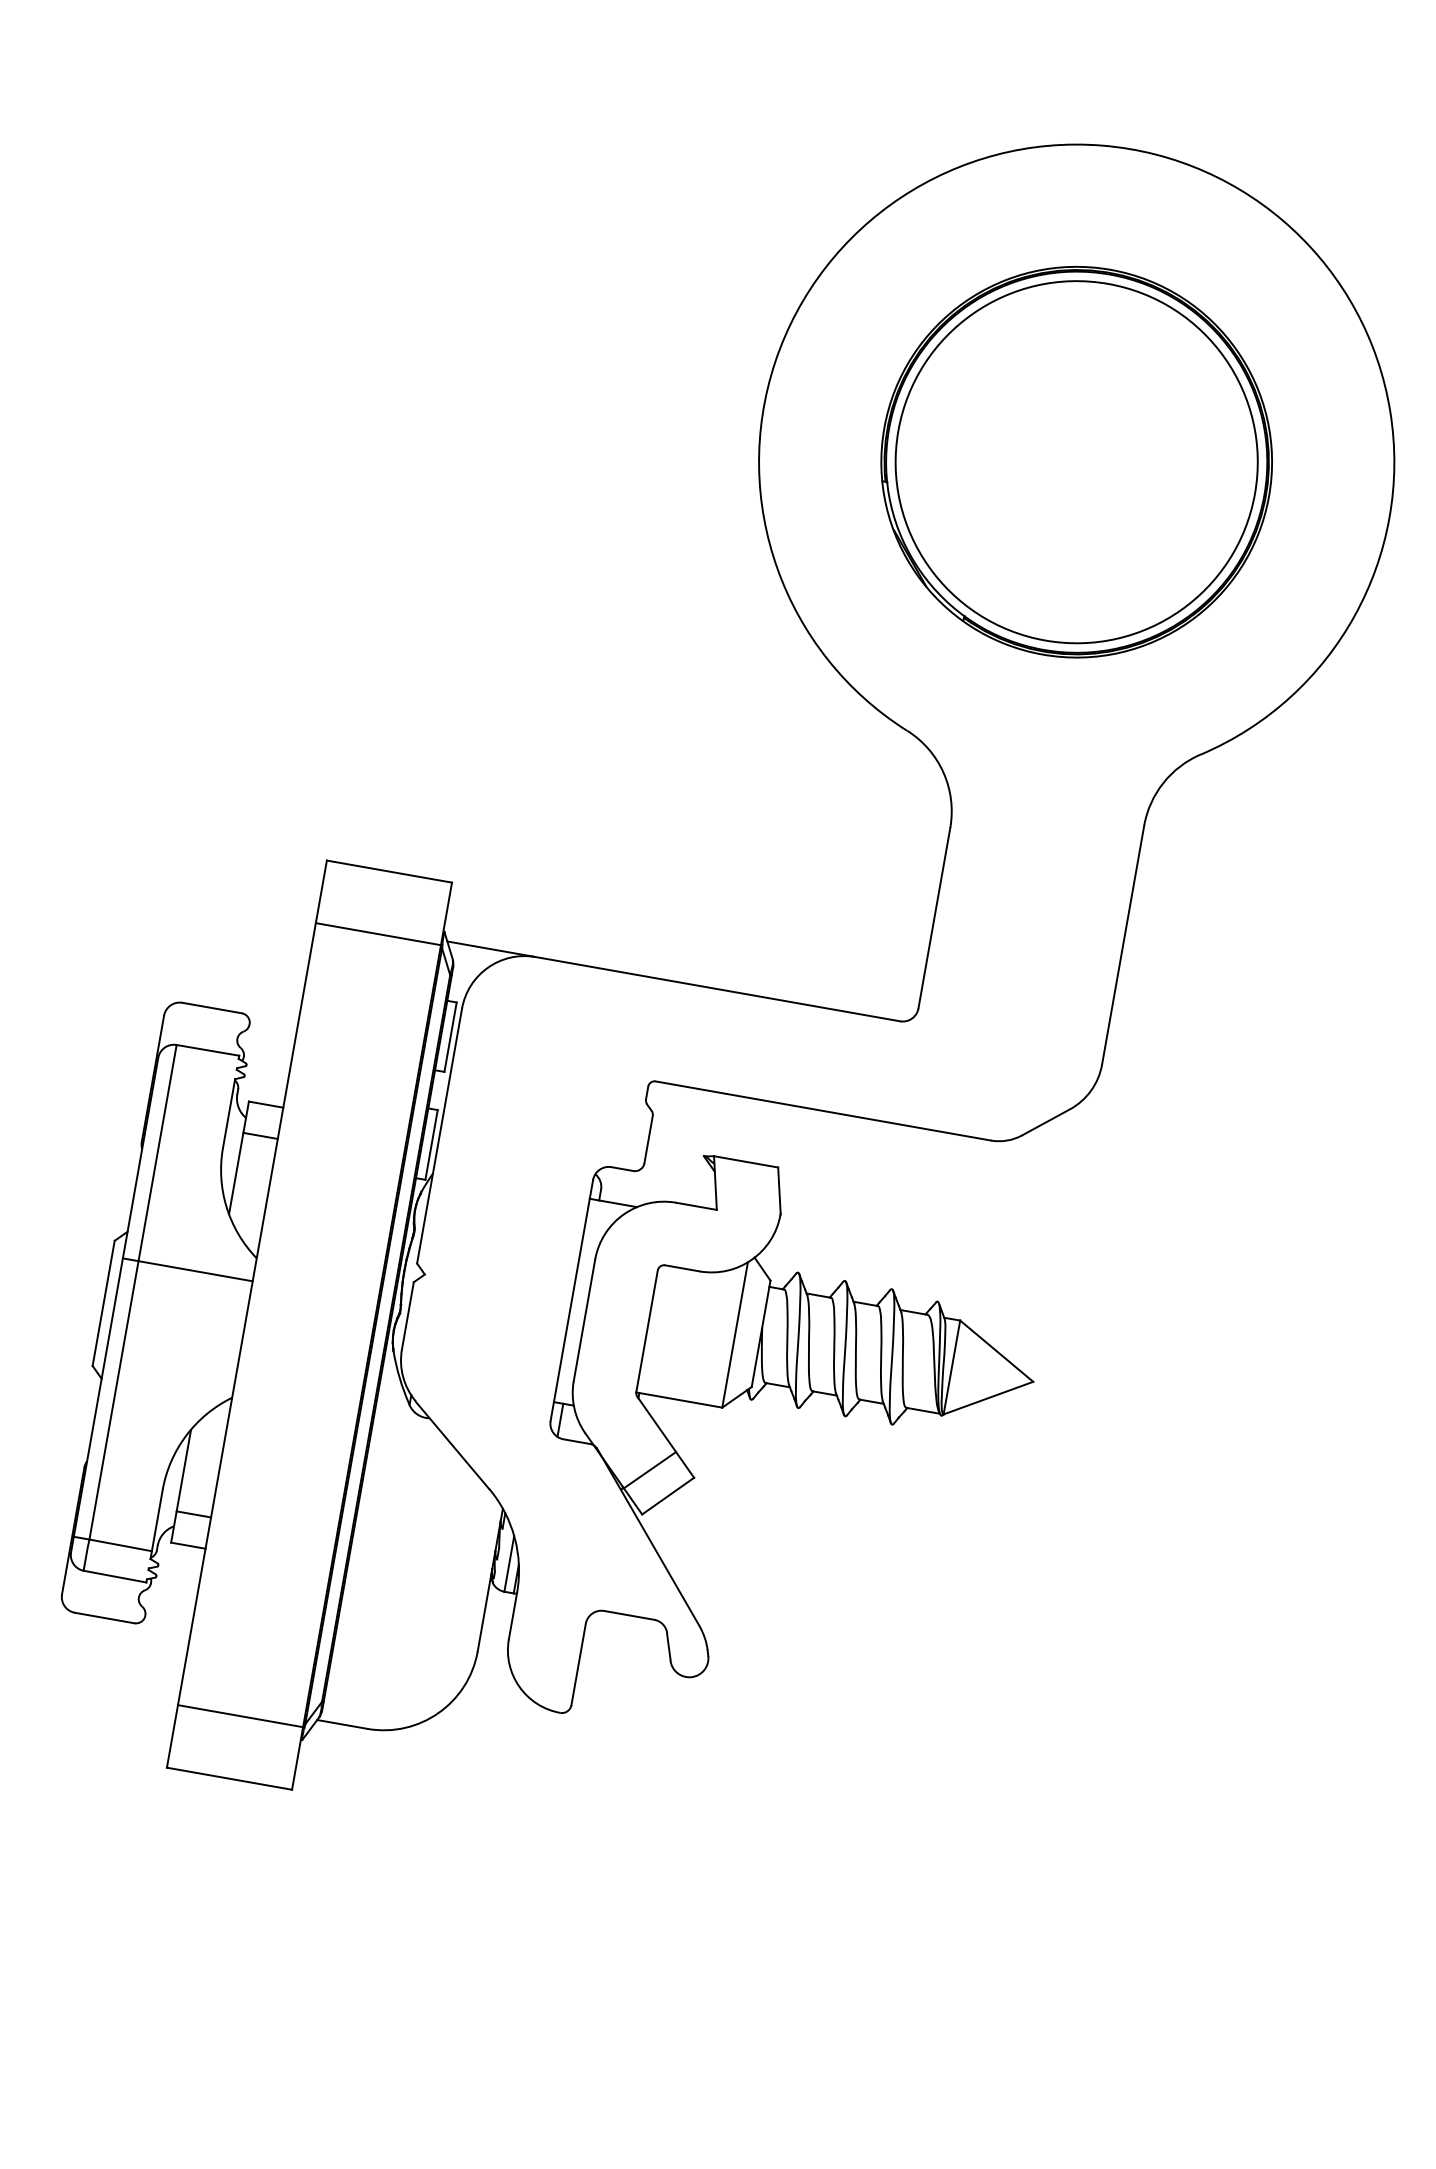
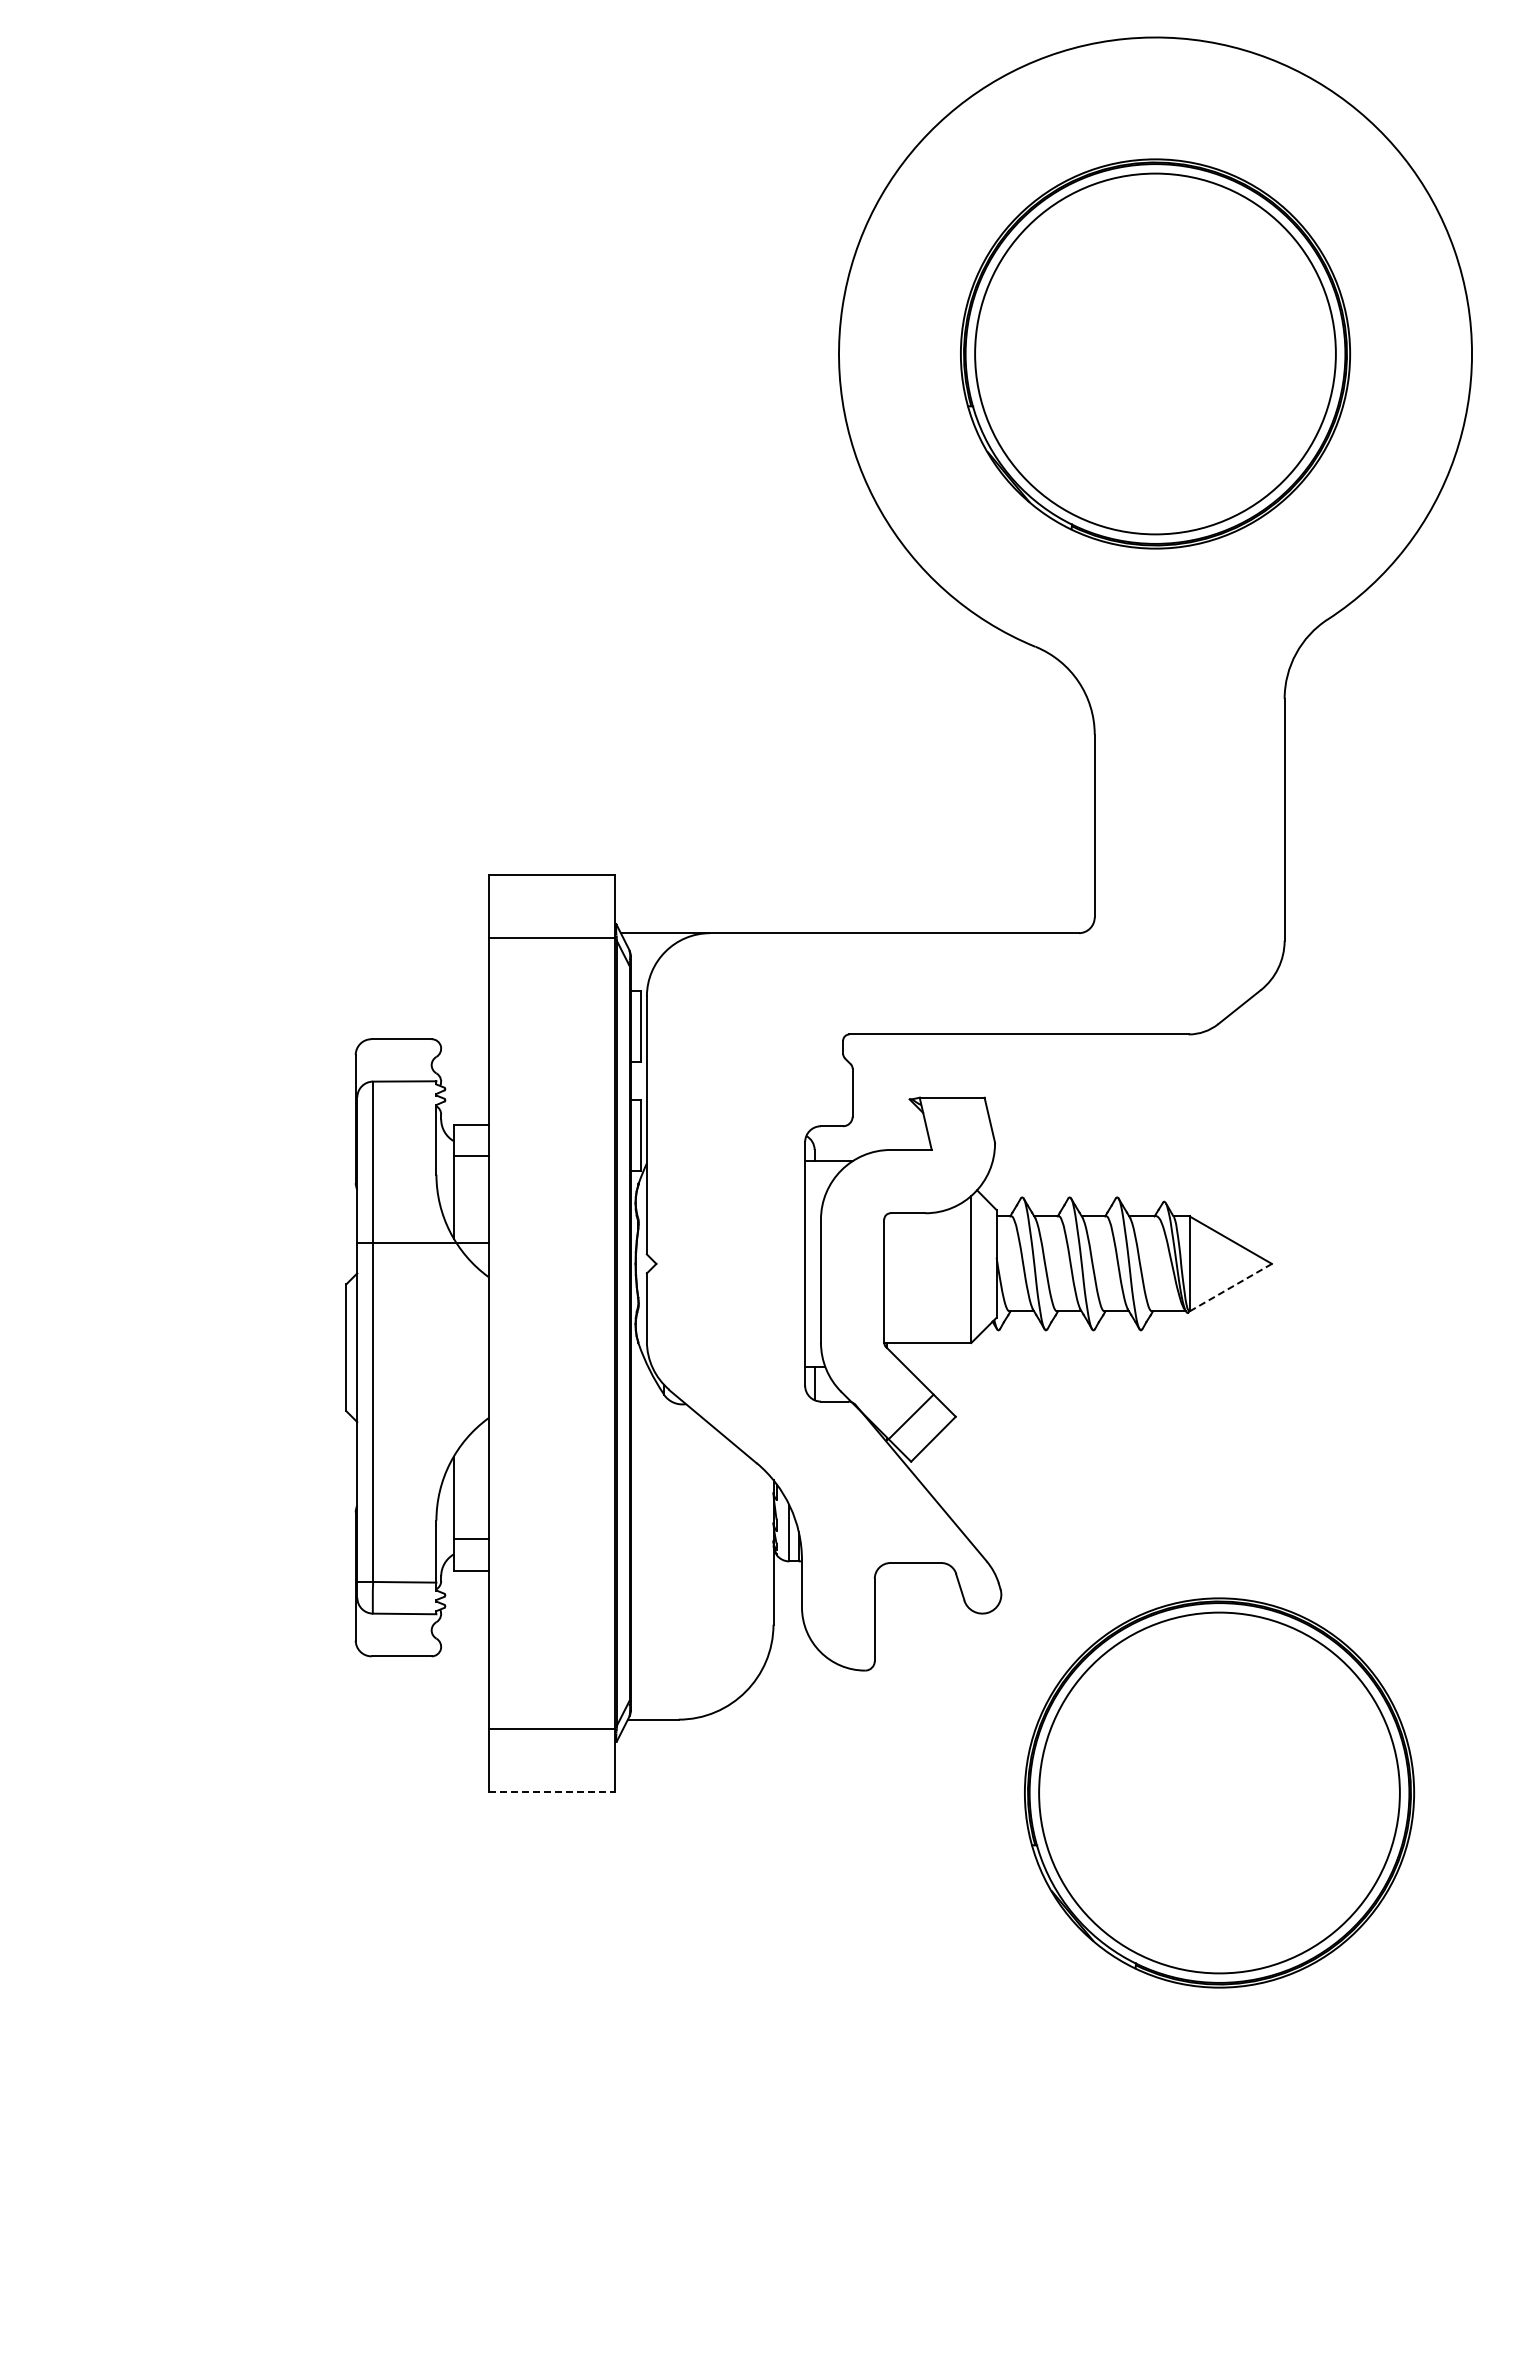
line: (187, 1269) -> (422, 1243), moved
line: (989, 1398) -> (1231, 1287), solid -> dashed
line: (230, 1778) -> (552, 1792), solid -> dashed
part: (889, 1895) -> (1219, 1792), added

